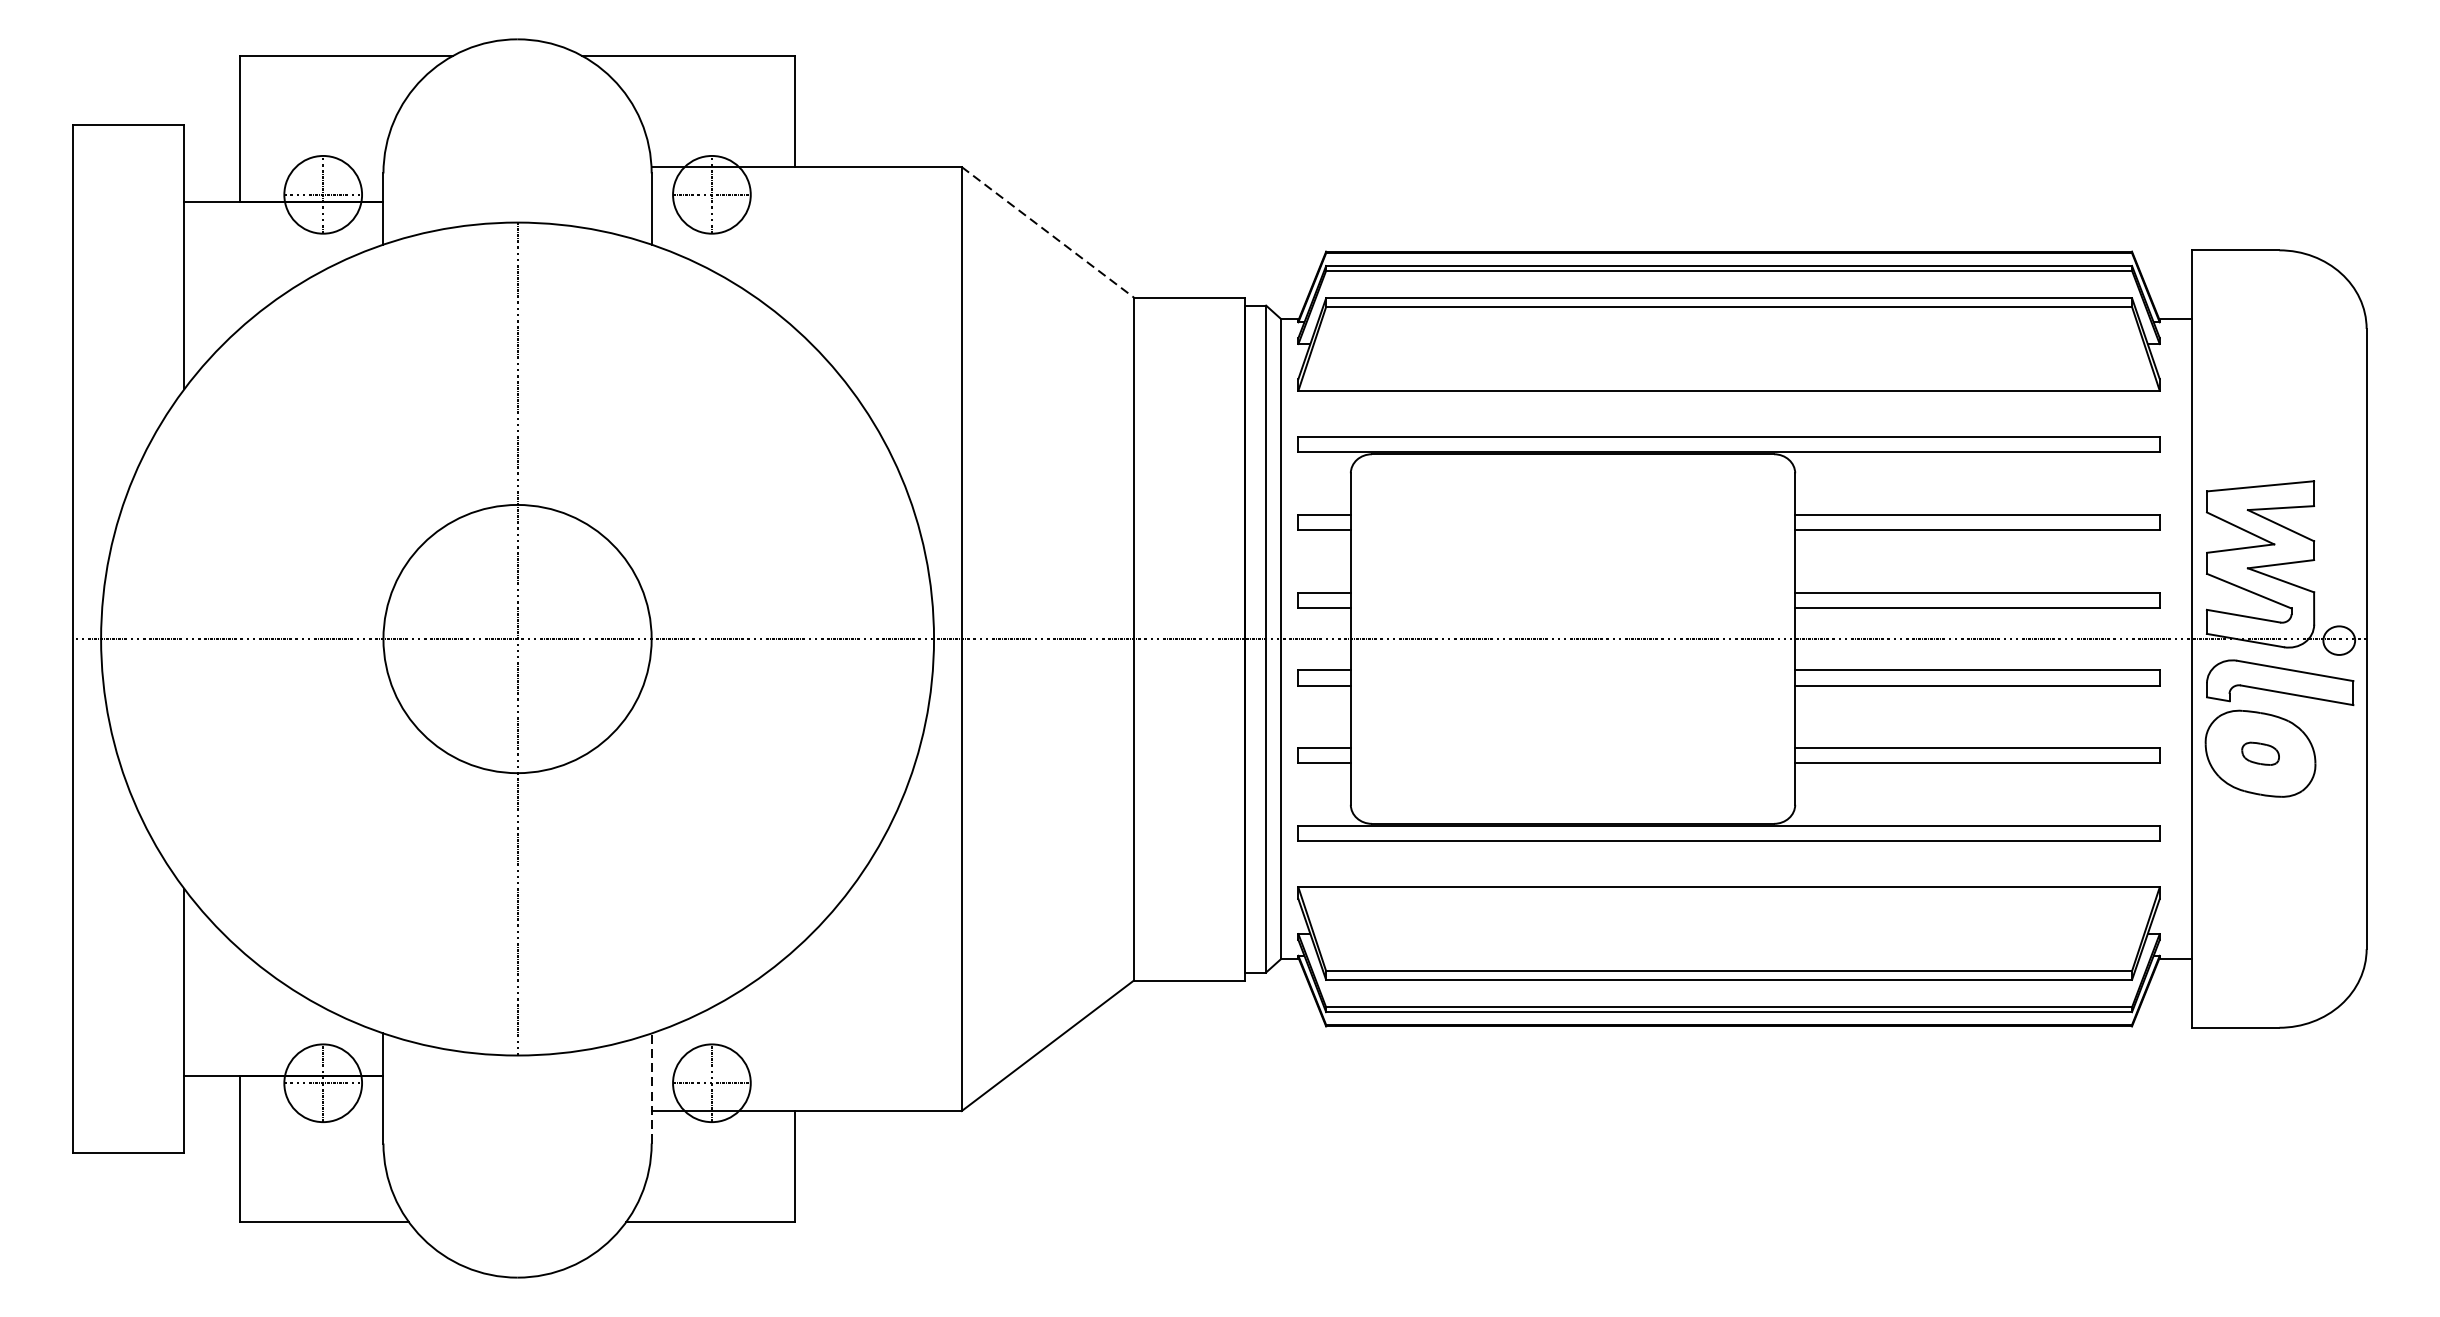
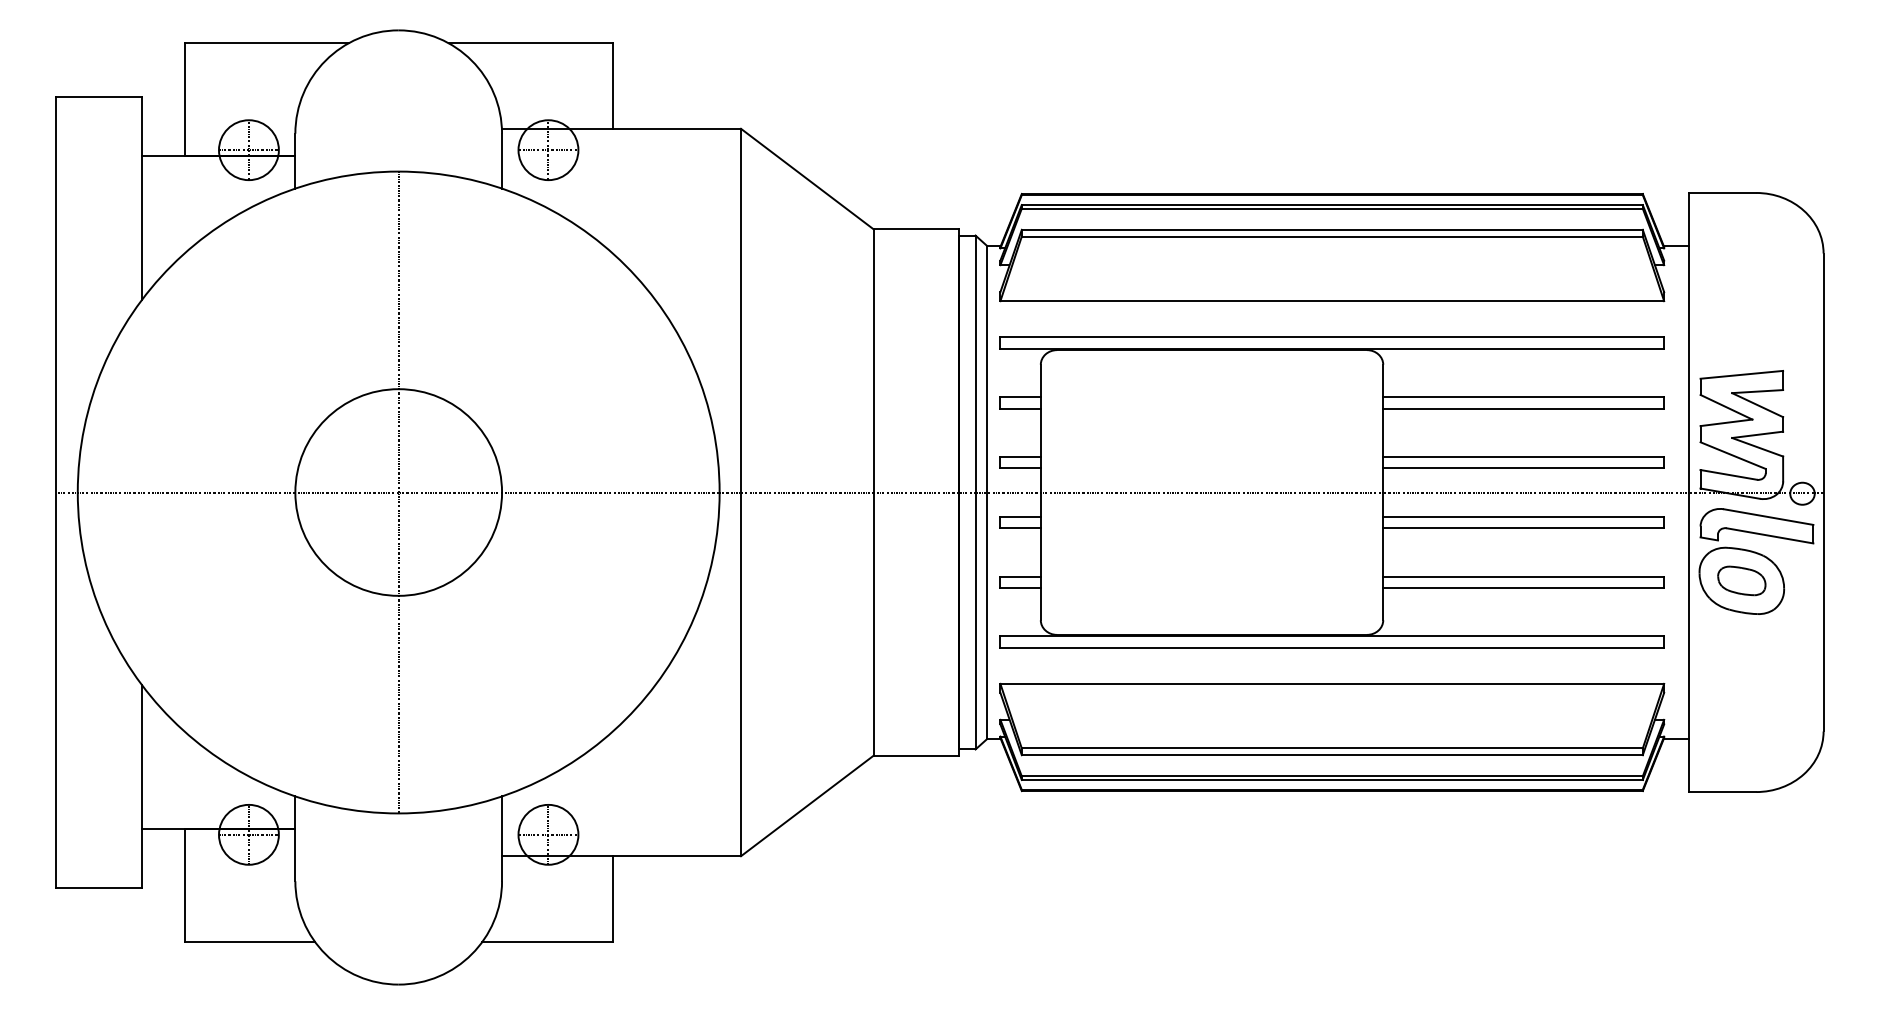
line: (1048, 232) -> (807, 179), dashed -> solid
part: (2260, 753) -> (1741, 580), size x1.67
line: (652, 1088) -> (502, 838), dashed -> solid

